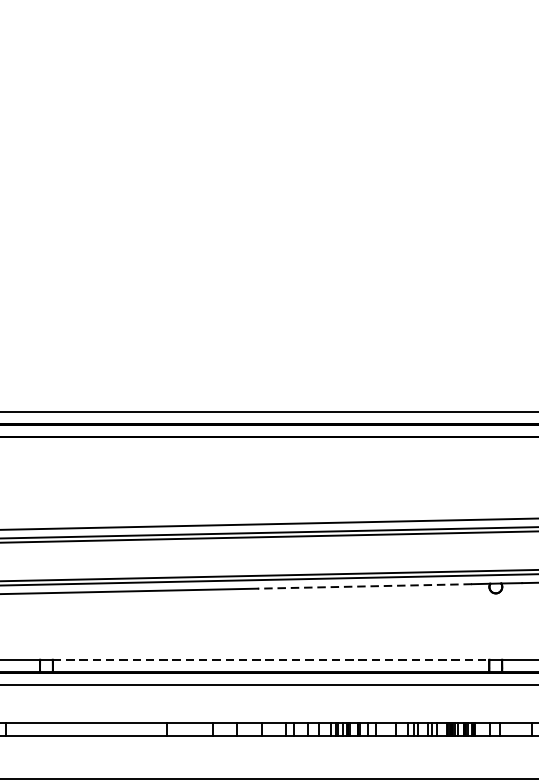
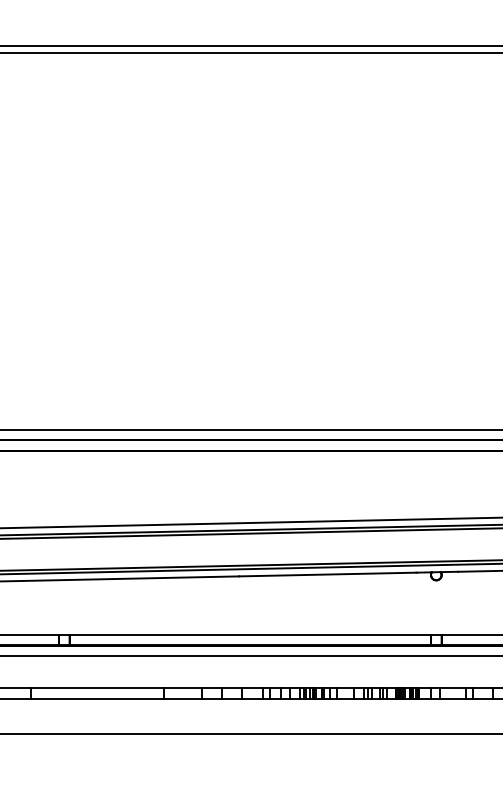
line: (364, 586) -> (327, 574), dashed -> solid
line: (271, 660) -> (250, 635), dashed -> solid

